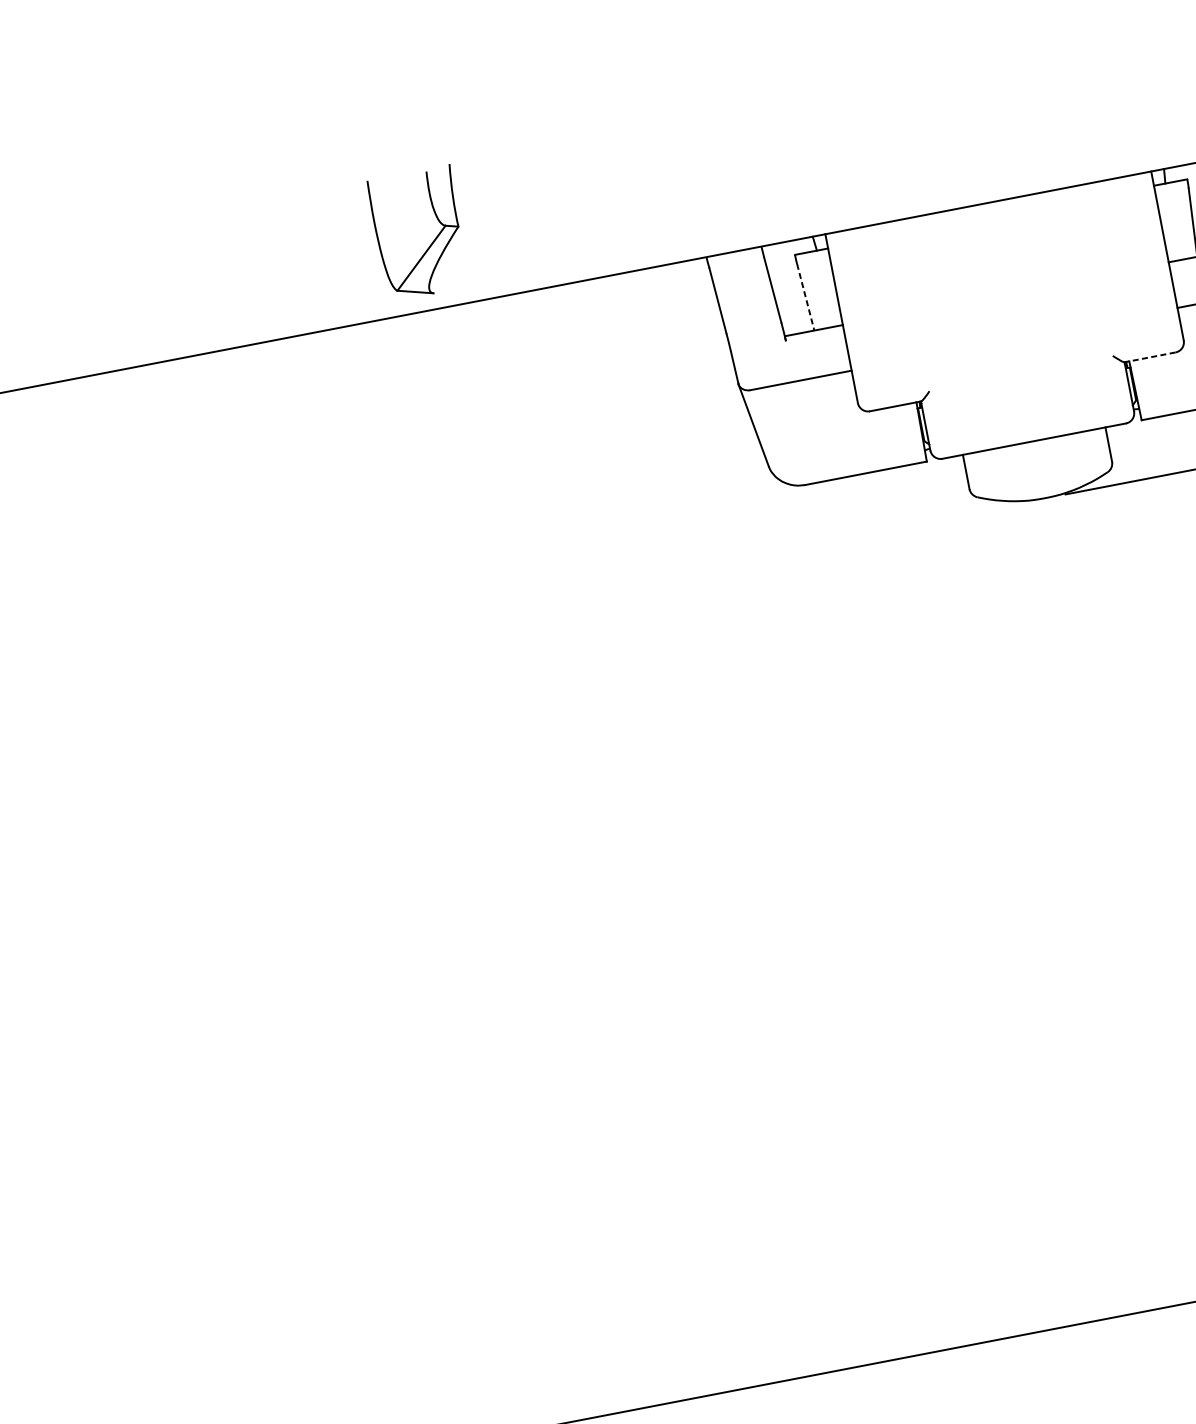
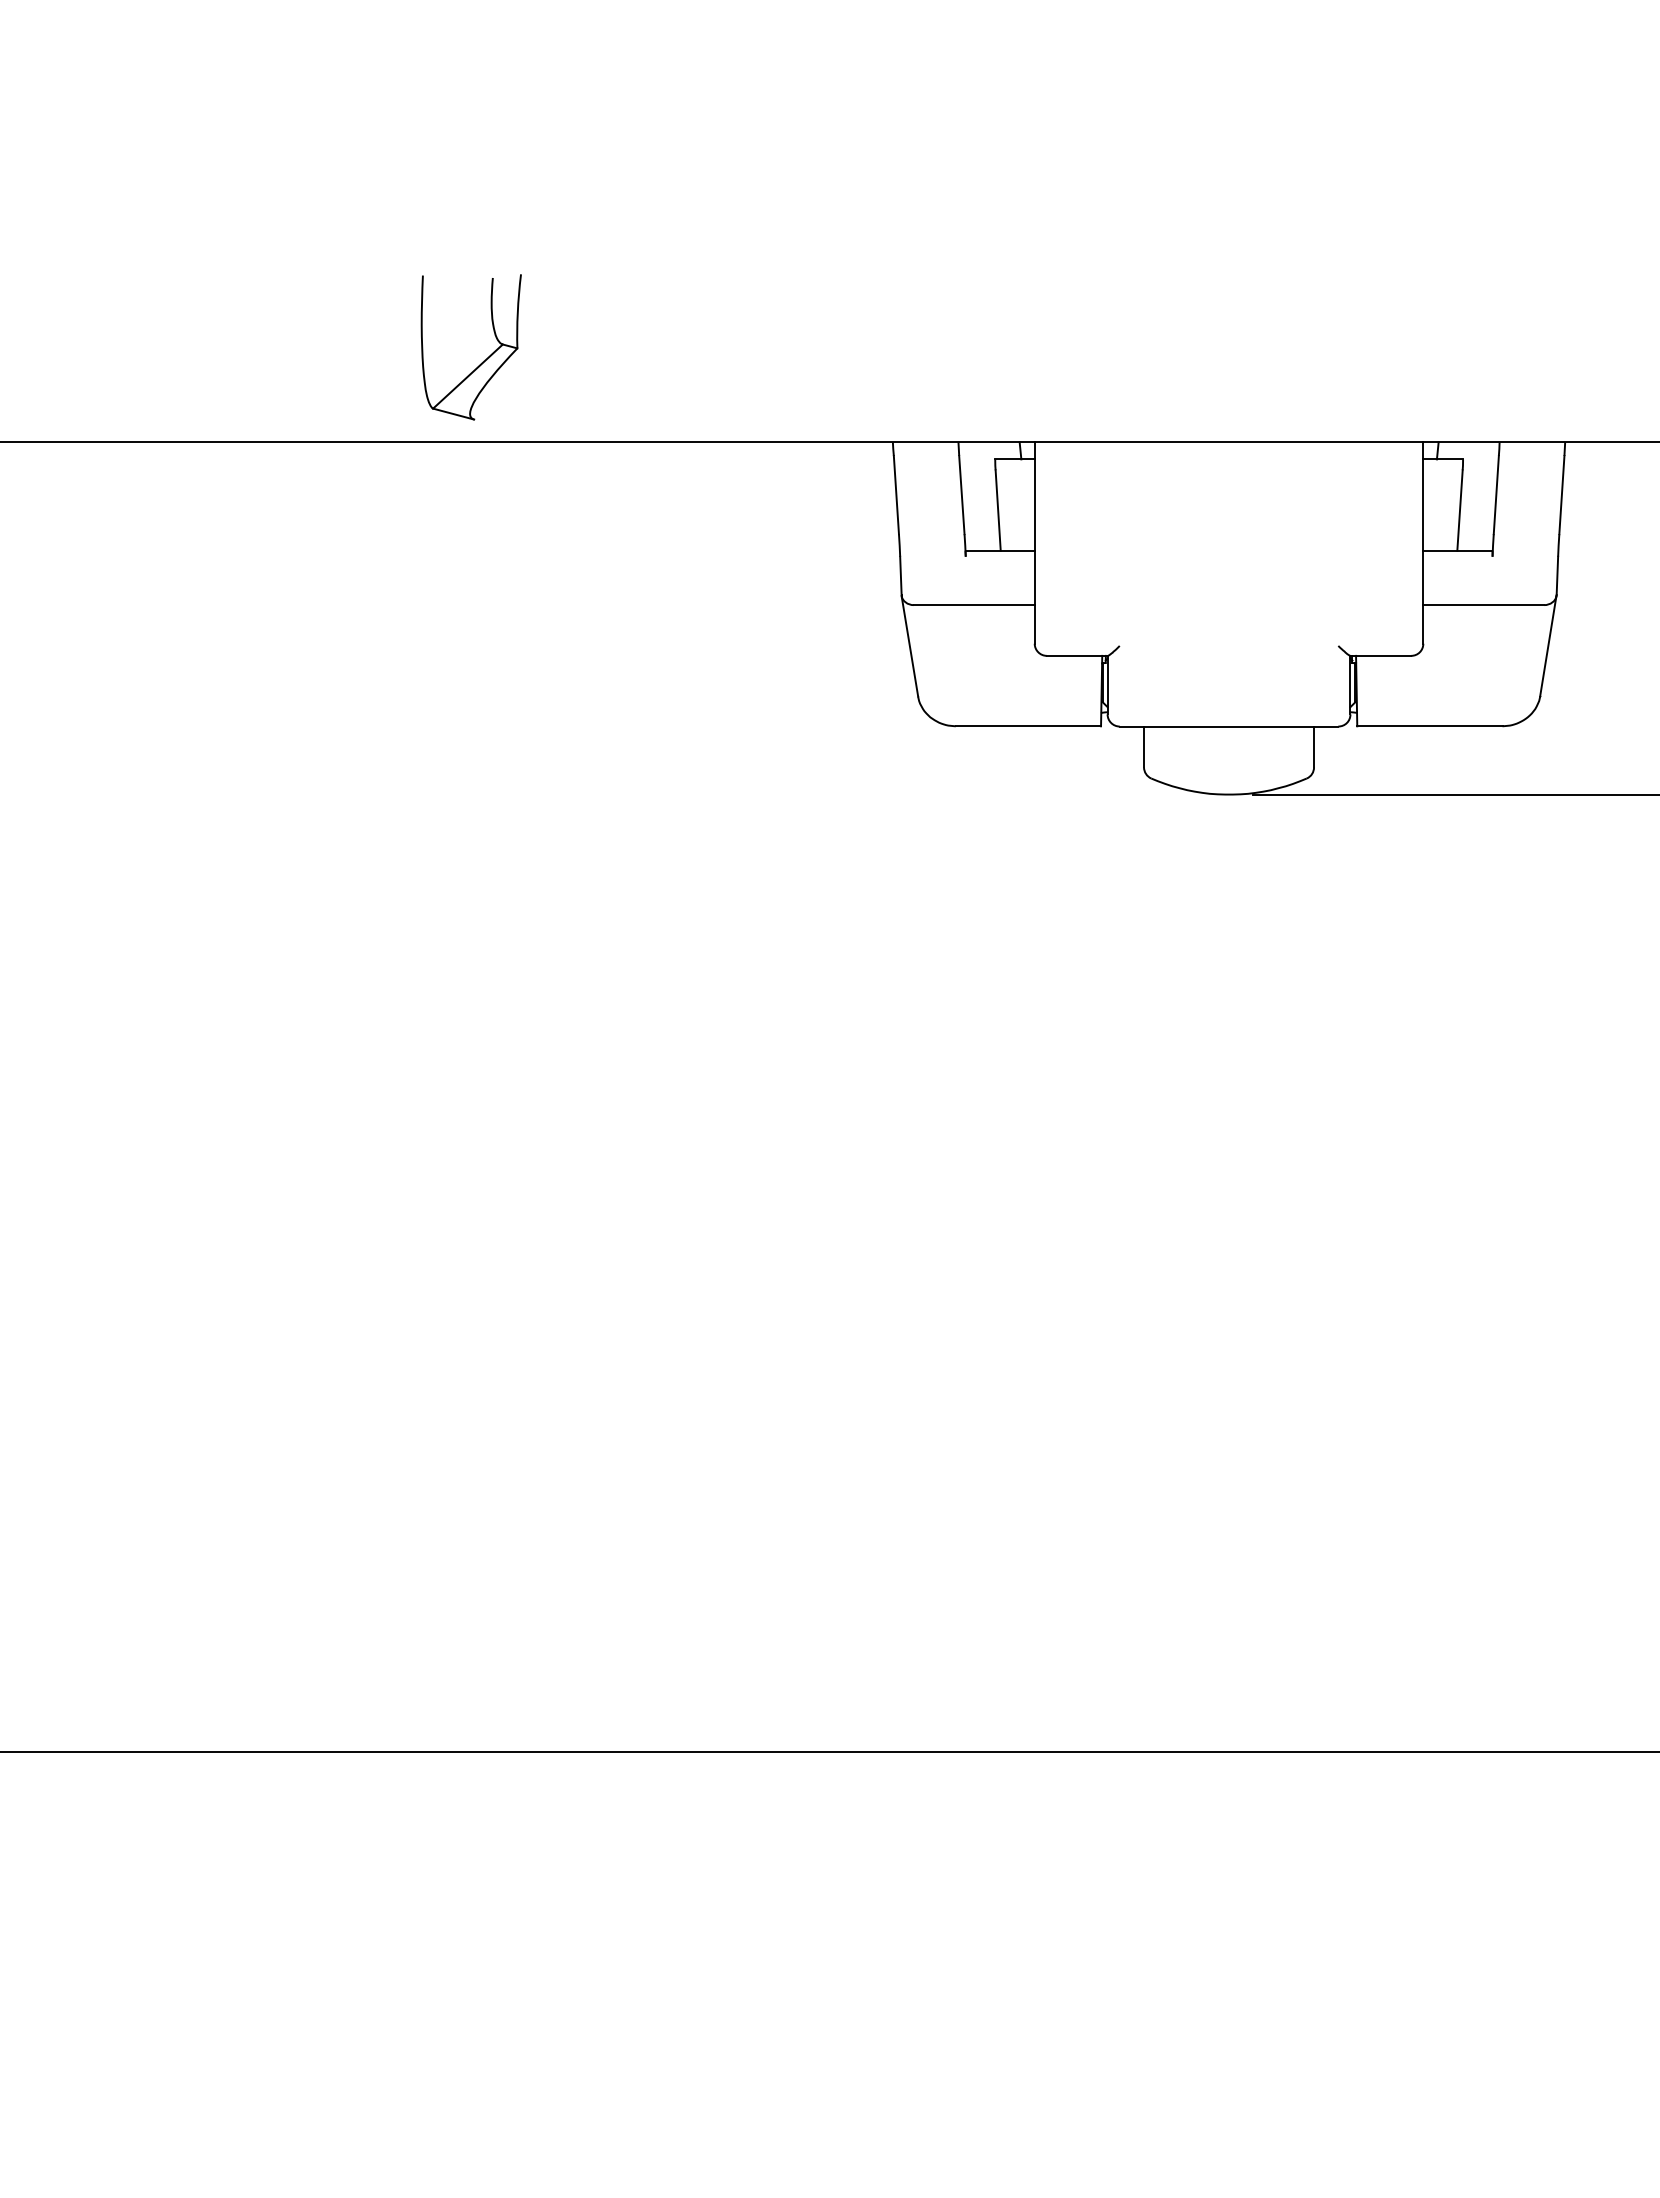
part: (431, 243) -> (482, 361), moved
line: (806, 298) -> (998, 511), dashed -> solid
line: (1149, 357) -> (1380, 655), dashed -> solid

